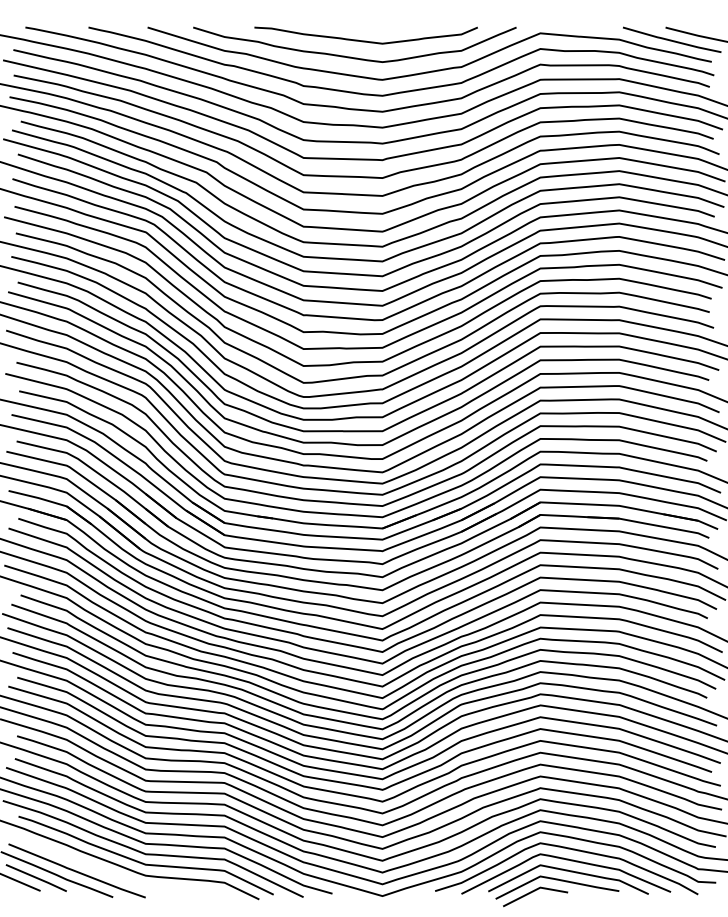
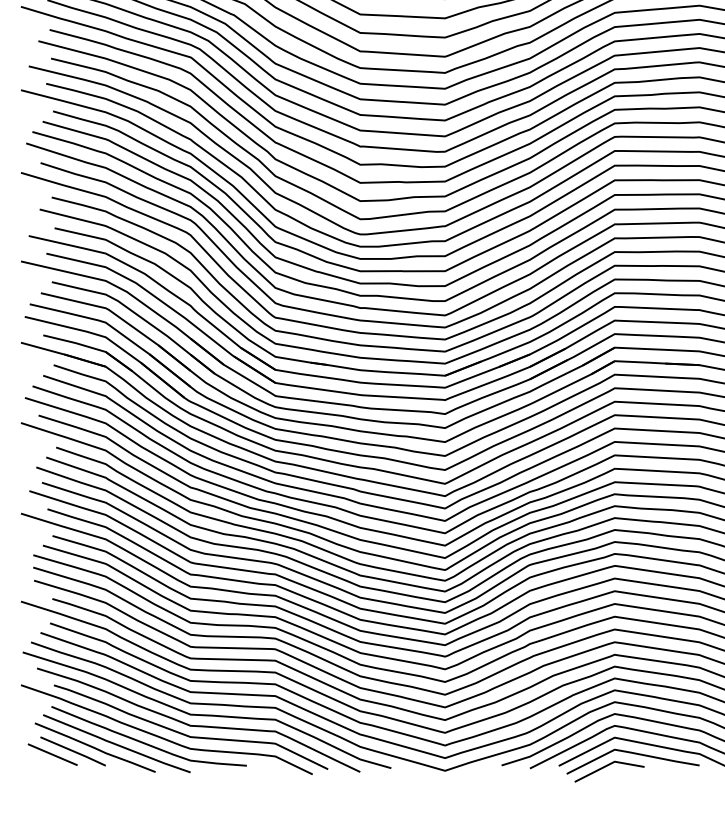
curve: (103, 869) -> (145, 742), added

